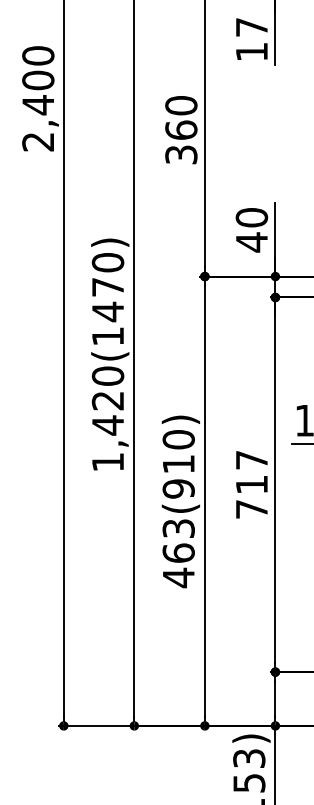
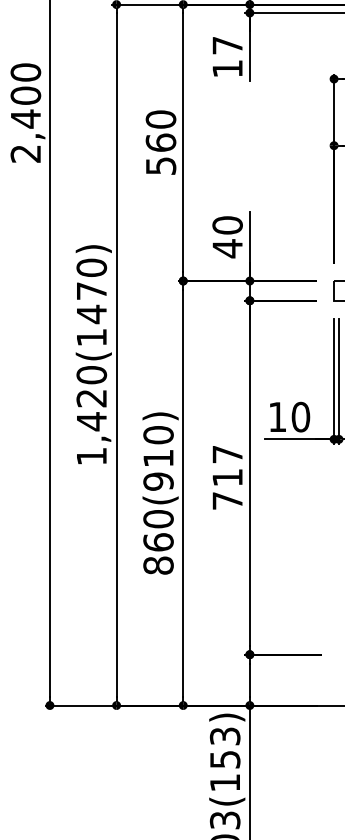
text: (180, 154) -> (160, 165), 360 -> 560
text: (178, 553) -> (158, 542), 463(910) -> 860(910)

